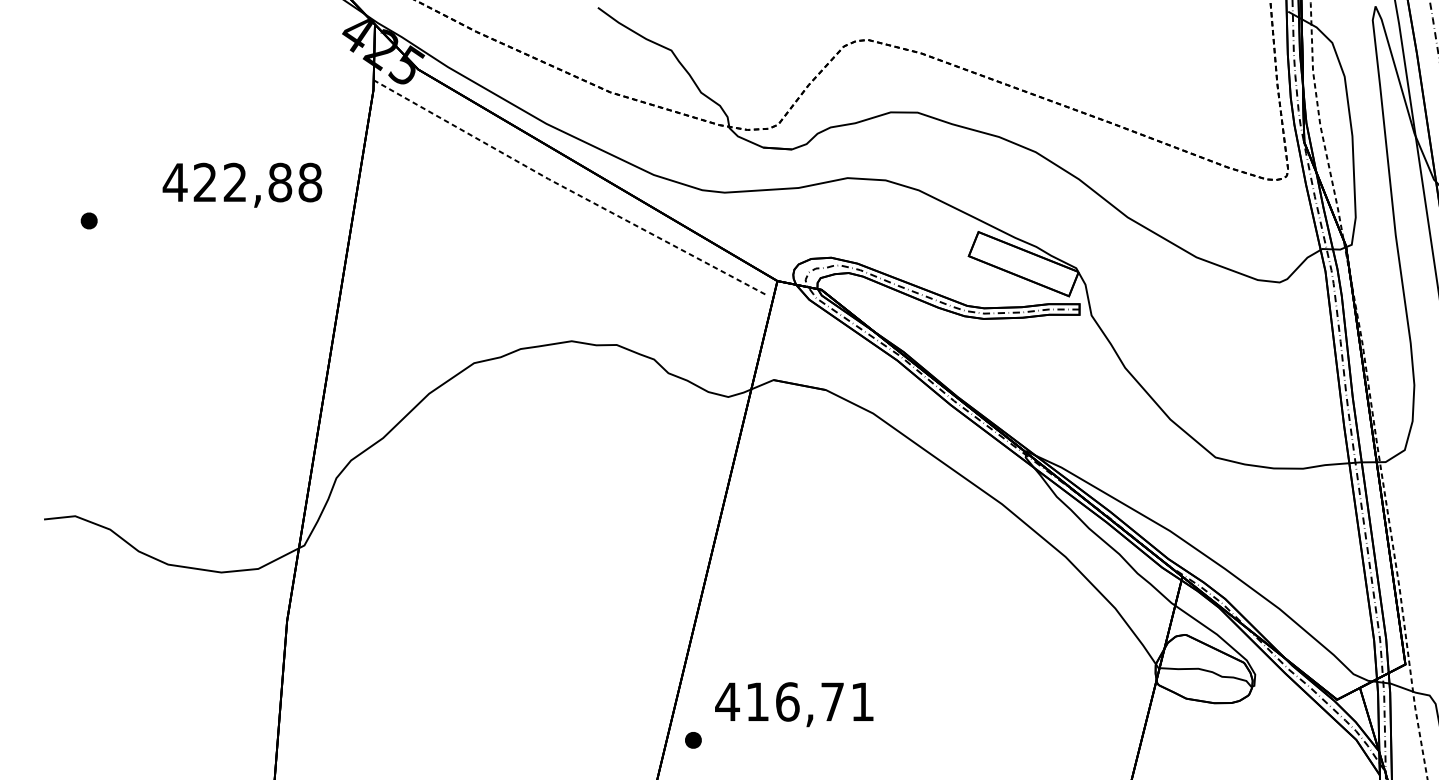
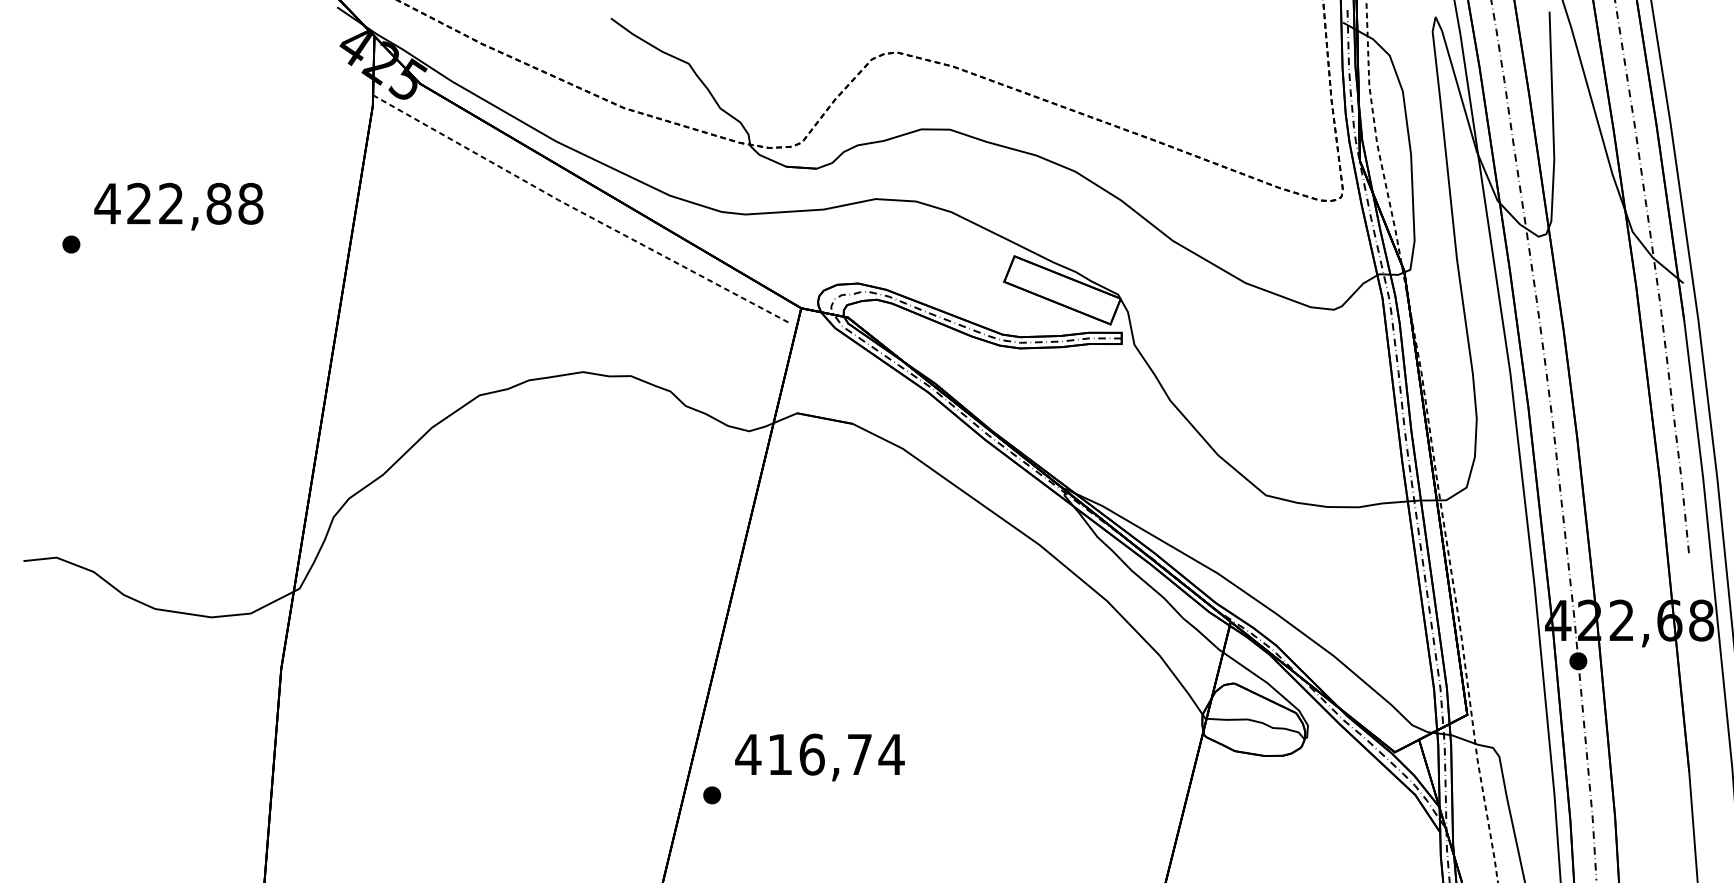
text: (242, 185) -> (178, 206), moved
text: (862, 701) -> (891, 754), 416,71 -> 416,74

